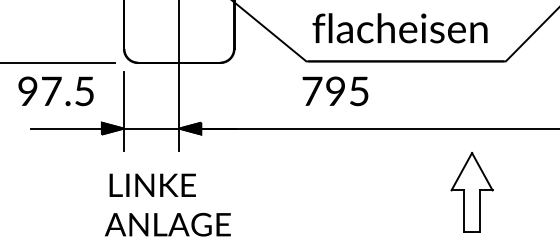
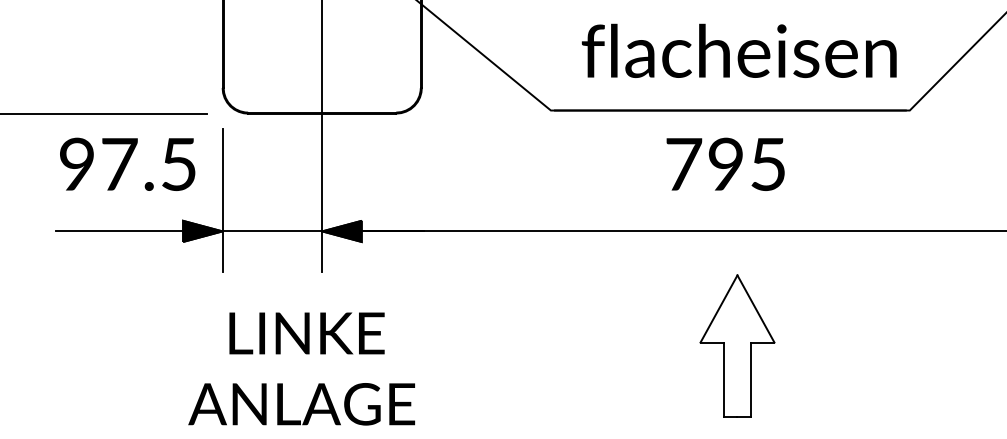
text: (399, 28) -> (738, 51), moved
text: (55, 91) -> (126, 164), moved
text: (335, 91) -> (725, 164), moved
text: (152, 184) -> (306, 331), moved
part: (471, 192) -> (736, 346), moved

